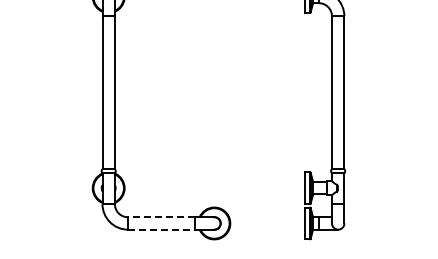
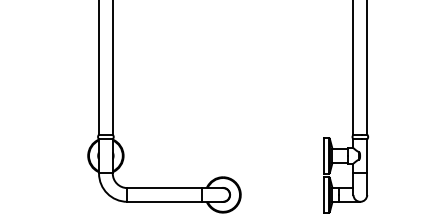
line: (161, 217) -> (164, 188), dashed -> solid
line: (162, 229) -> (165, 201), dashed -> solid

